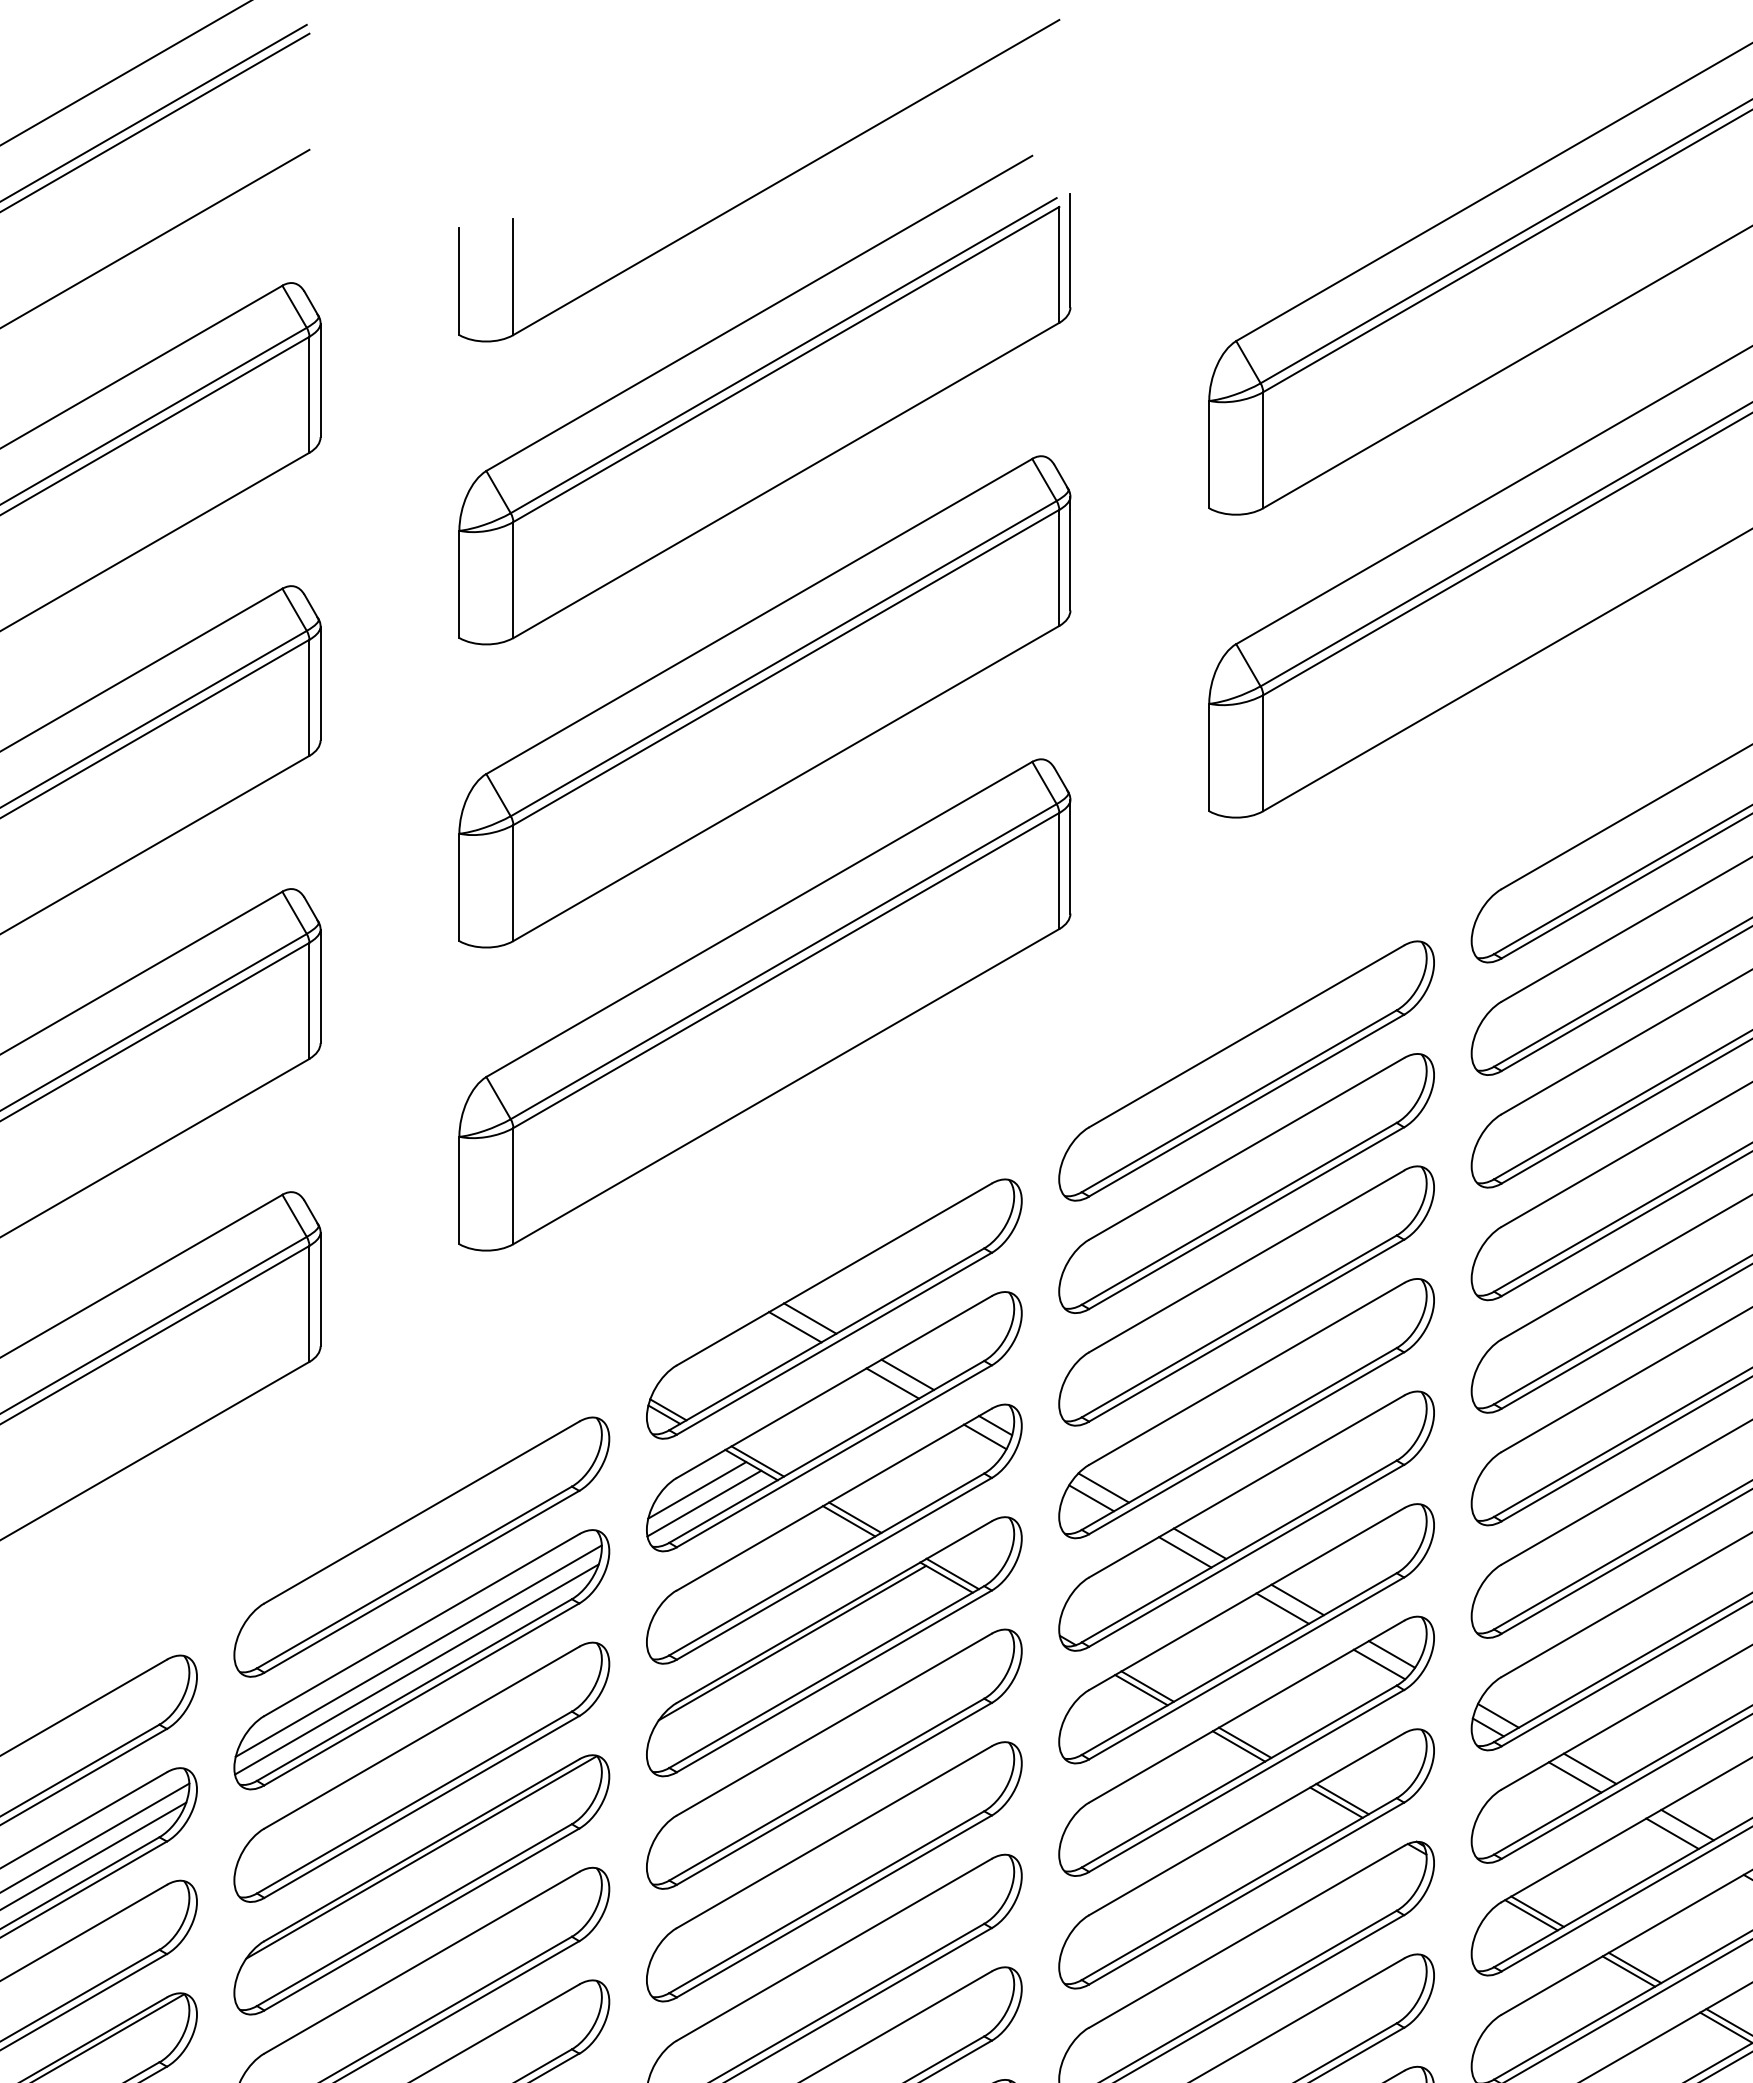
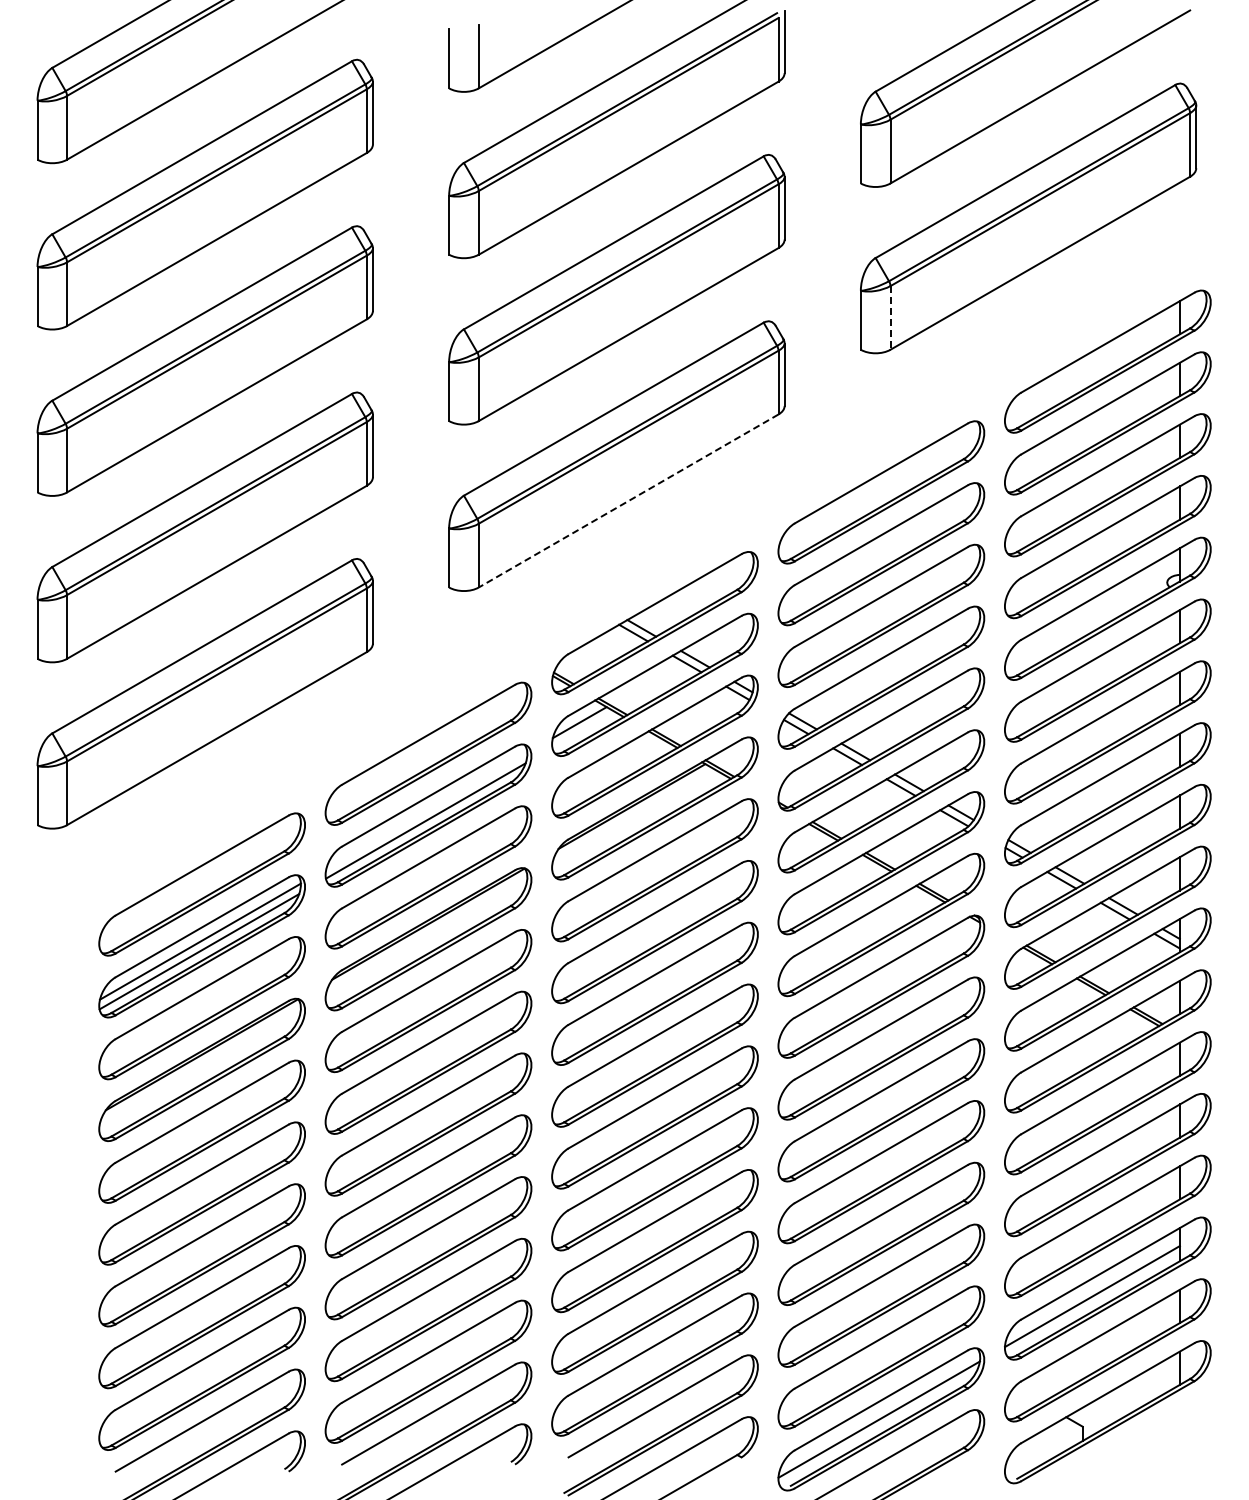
line: (1263, 752) -> (890, 317), solid -> dashed
line: (786, 1087) -> (628, 501), solid -> dashed
line: (704, 1502) -> (583, 729), removed
line: (418, 1650) -> (426, 810), removed

